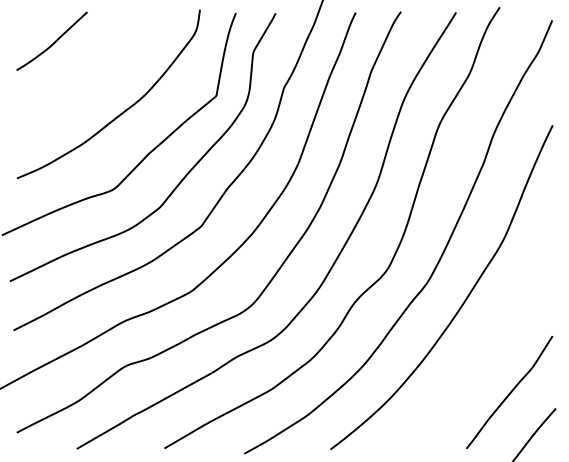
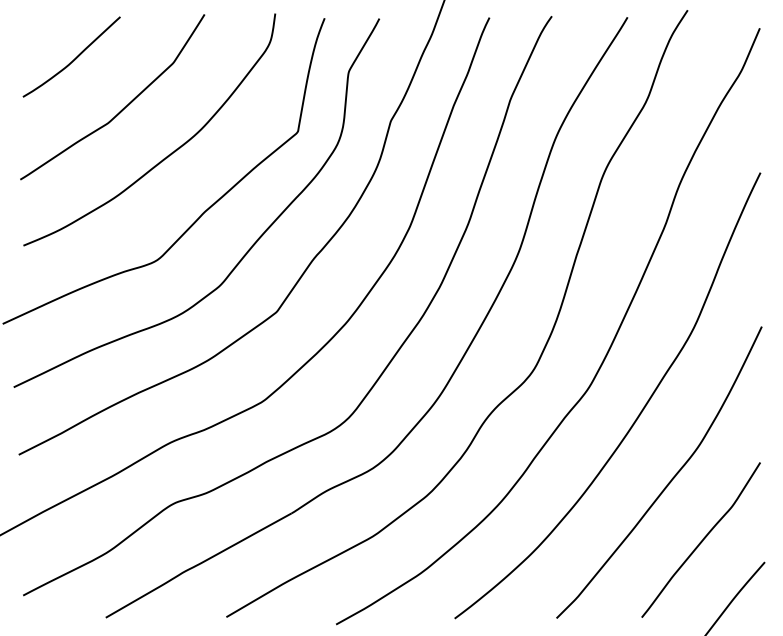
curve: (87, 79) -> (120, 109), added
curve: (486, 349) -> (669, 481), added

